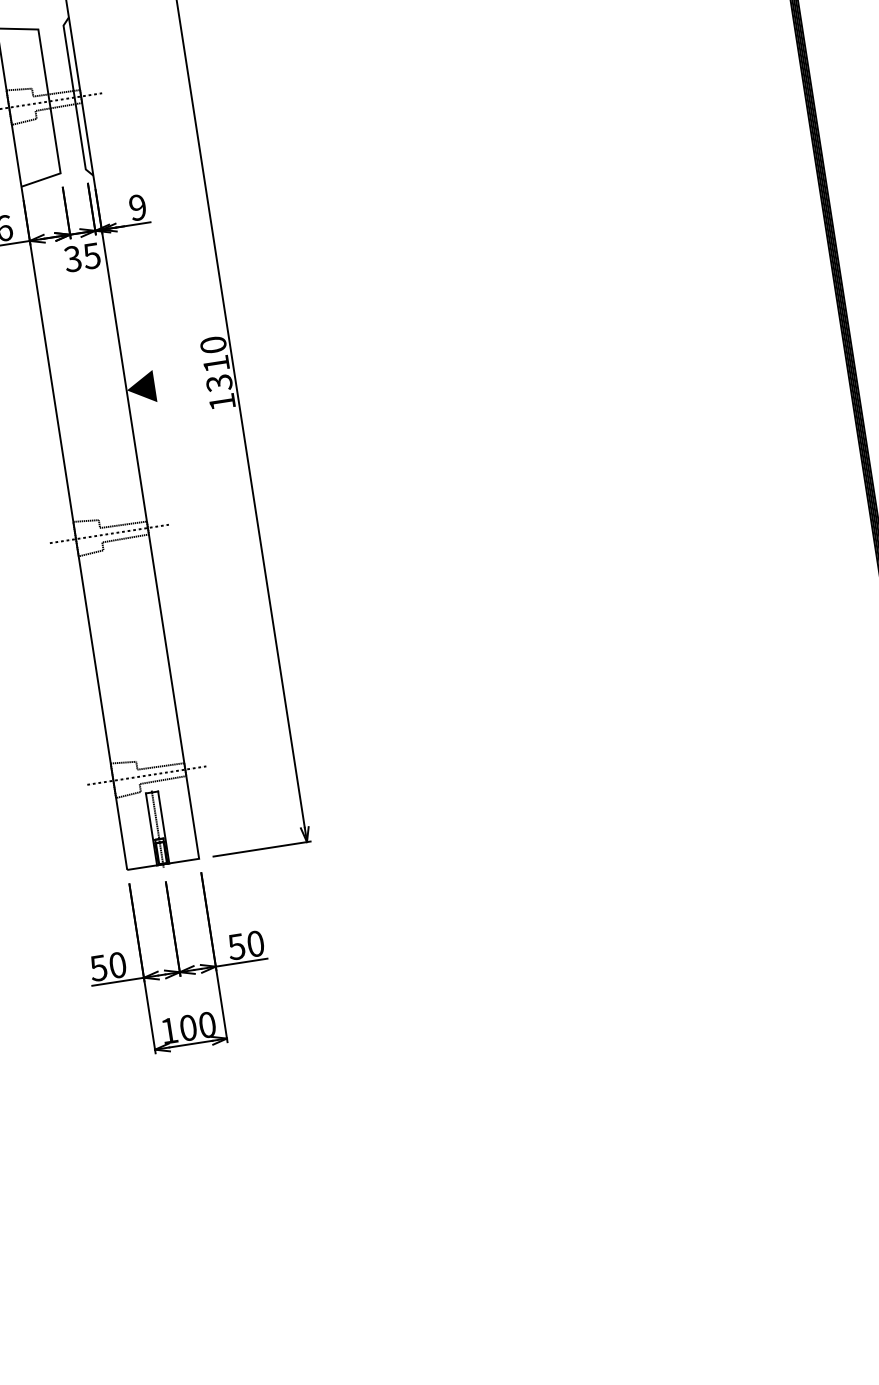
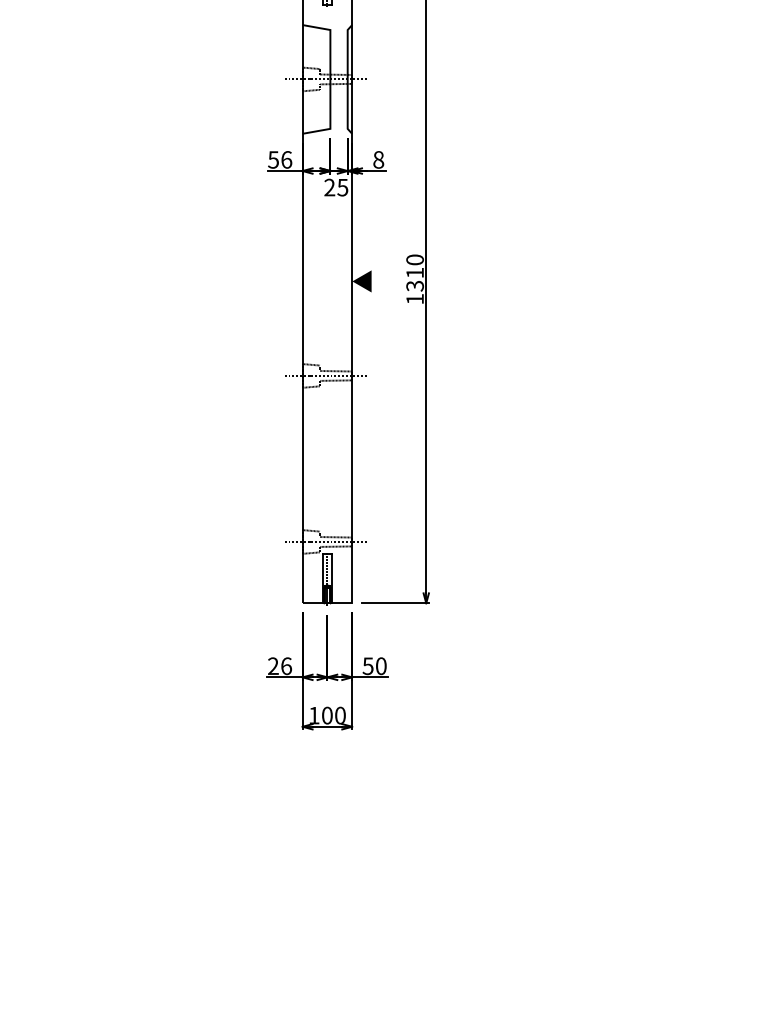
text: (137, 207) -> (378, 159), 9 -> 8
text: (72, 258) -> (329, 187), 35 -> 25
text: (107, 967) -> (279, 666), 50 -> 26

